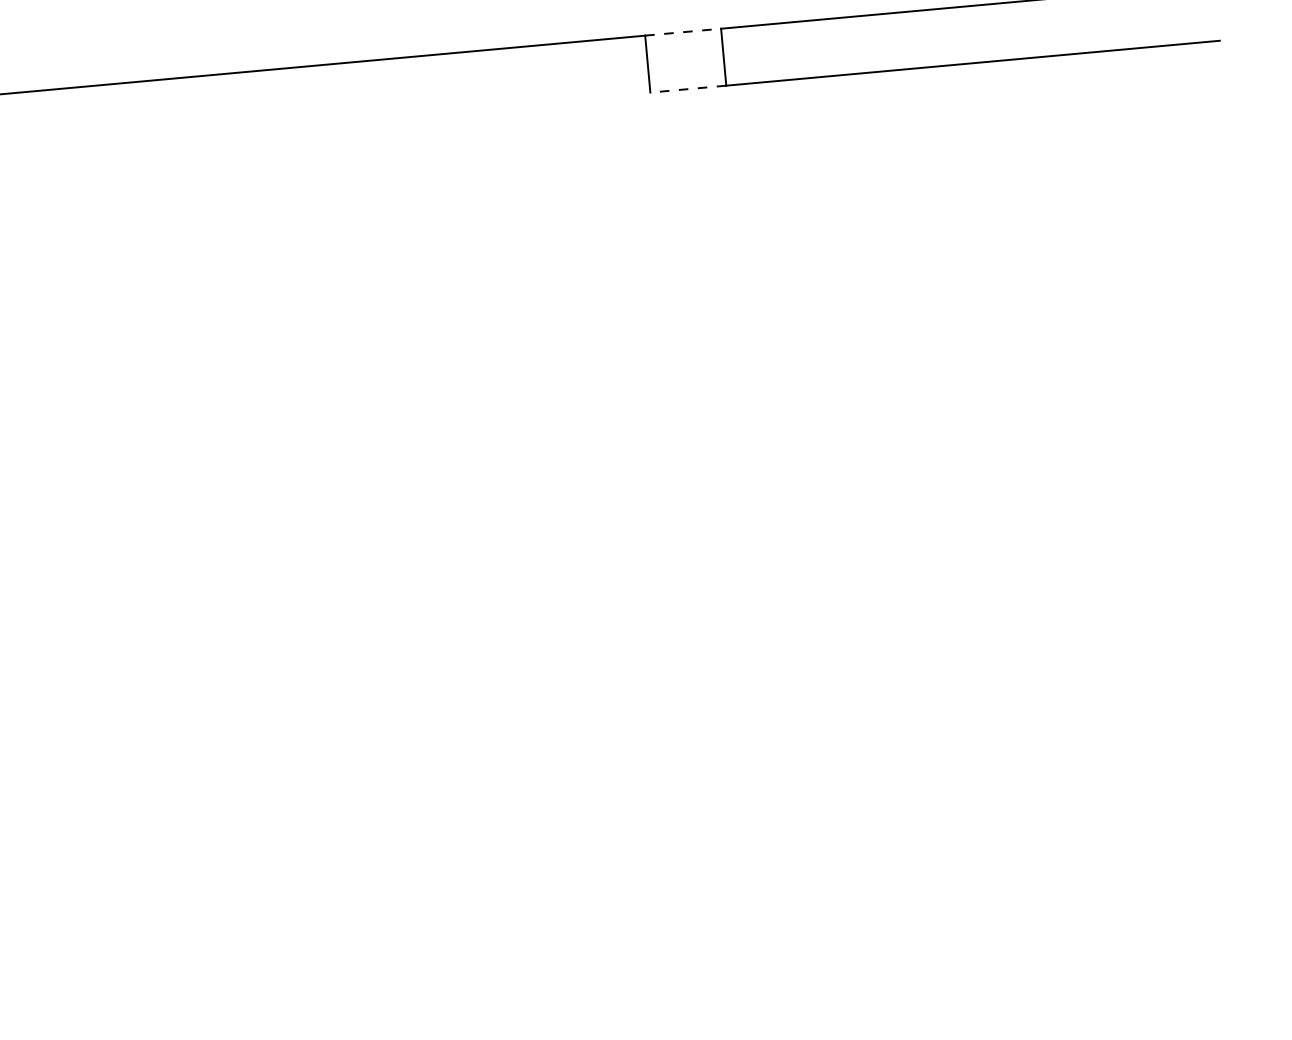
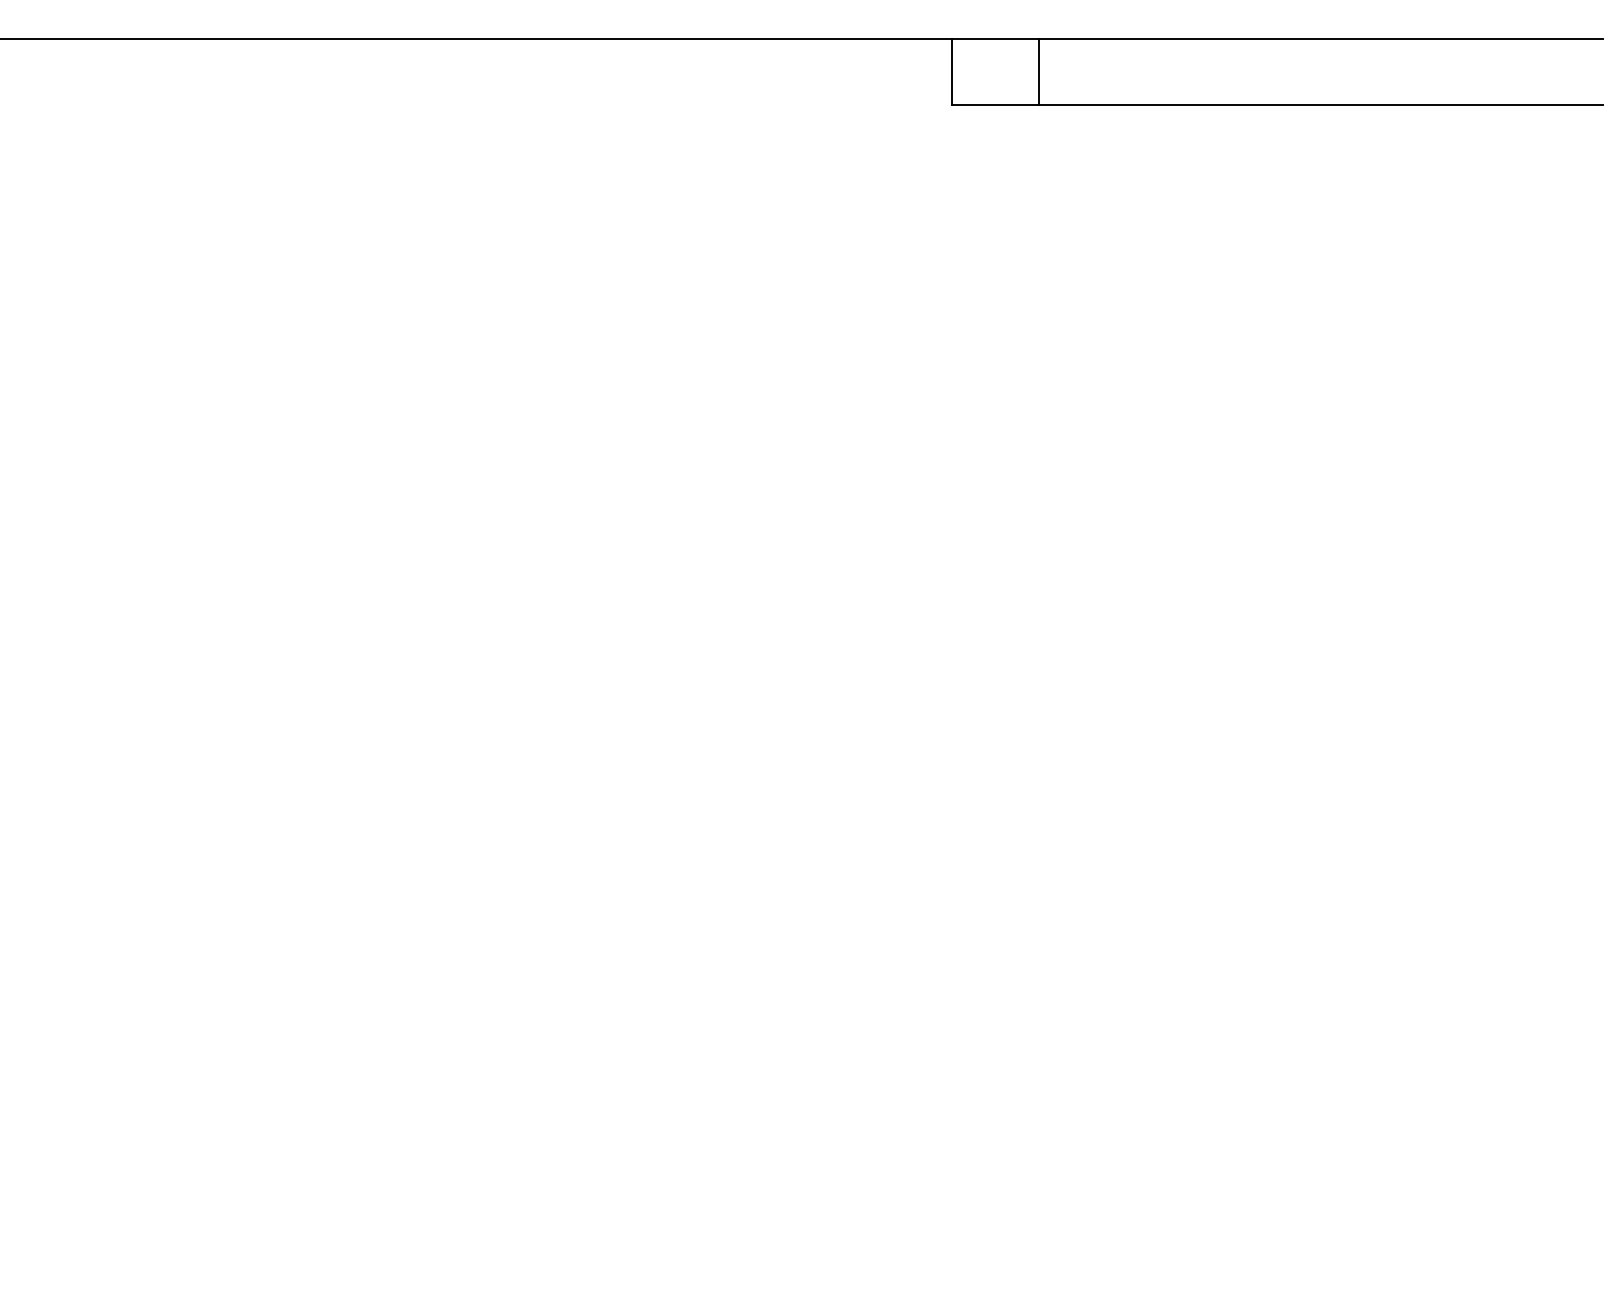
line: (683, 32) -> (996, 39), dashed -> solid
line: (688, 89) -> (995, 104), dashed -> solid

